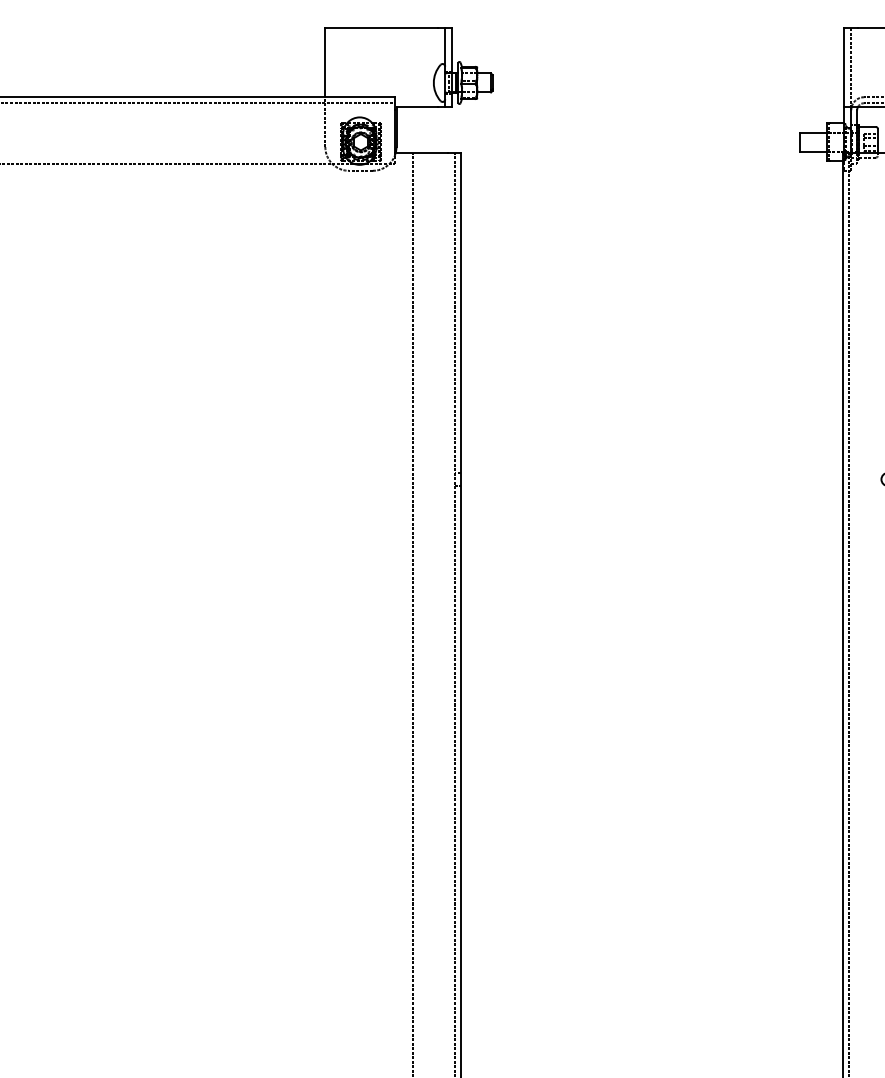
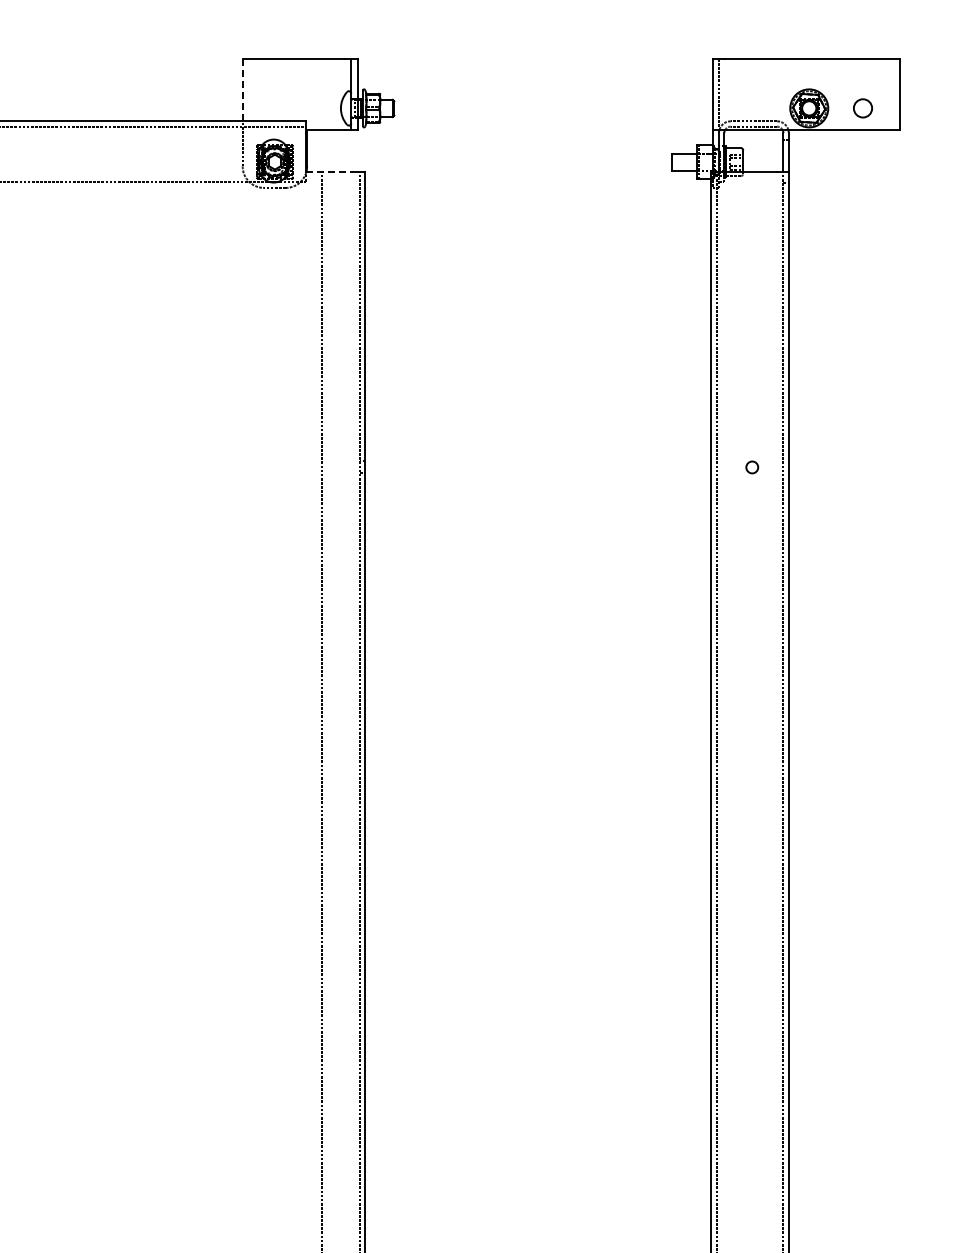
line: (325, 62) -> (242, 89), solid -> dashed
line: (421, 152) -> (329, 171), solid -> dashed

